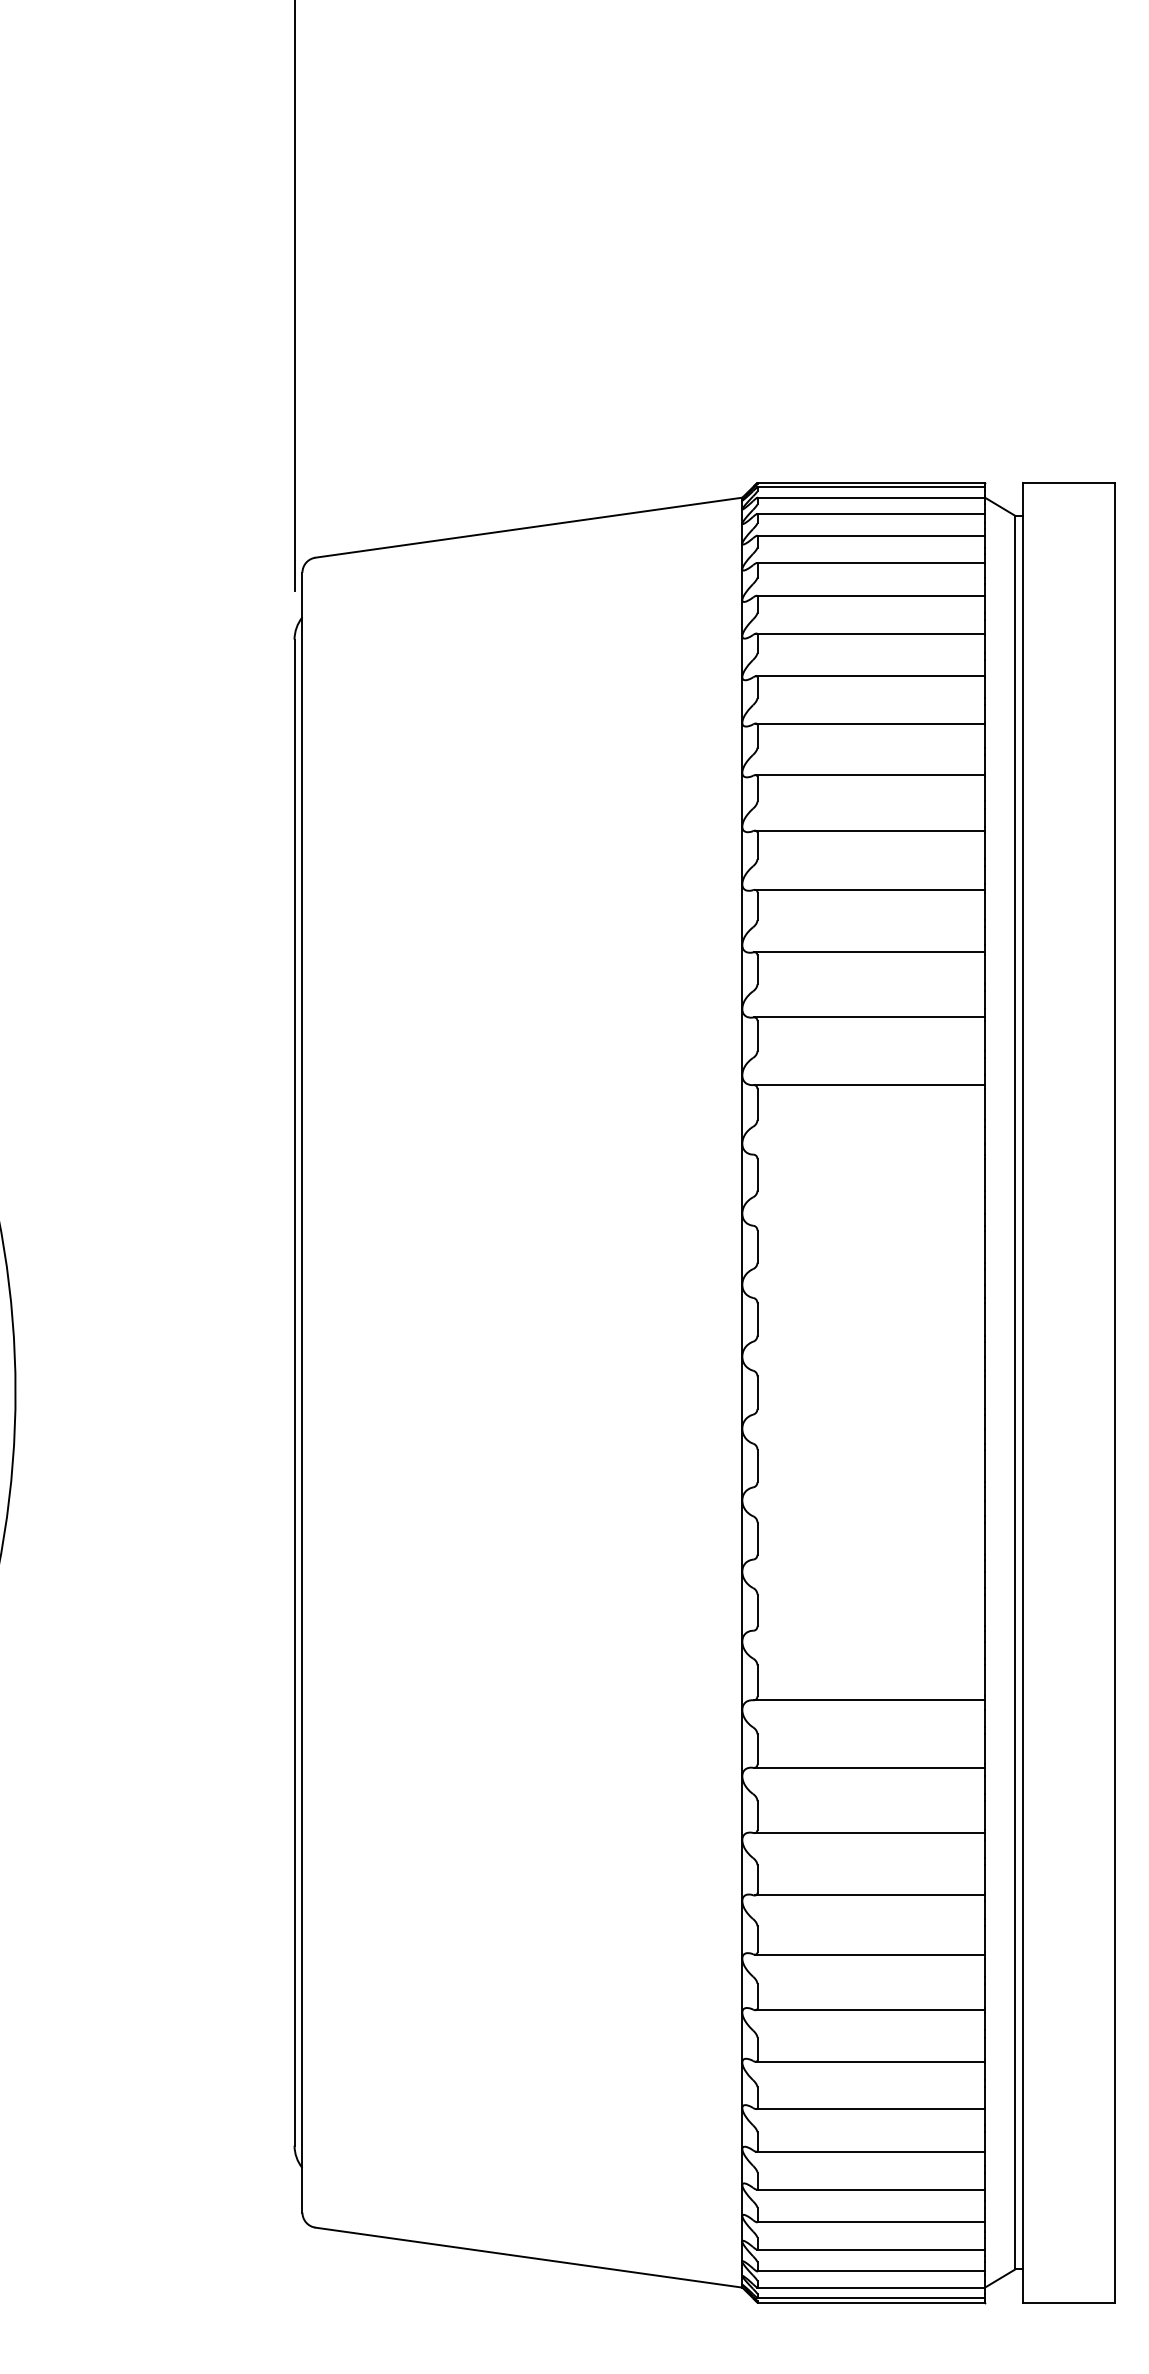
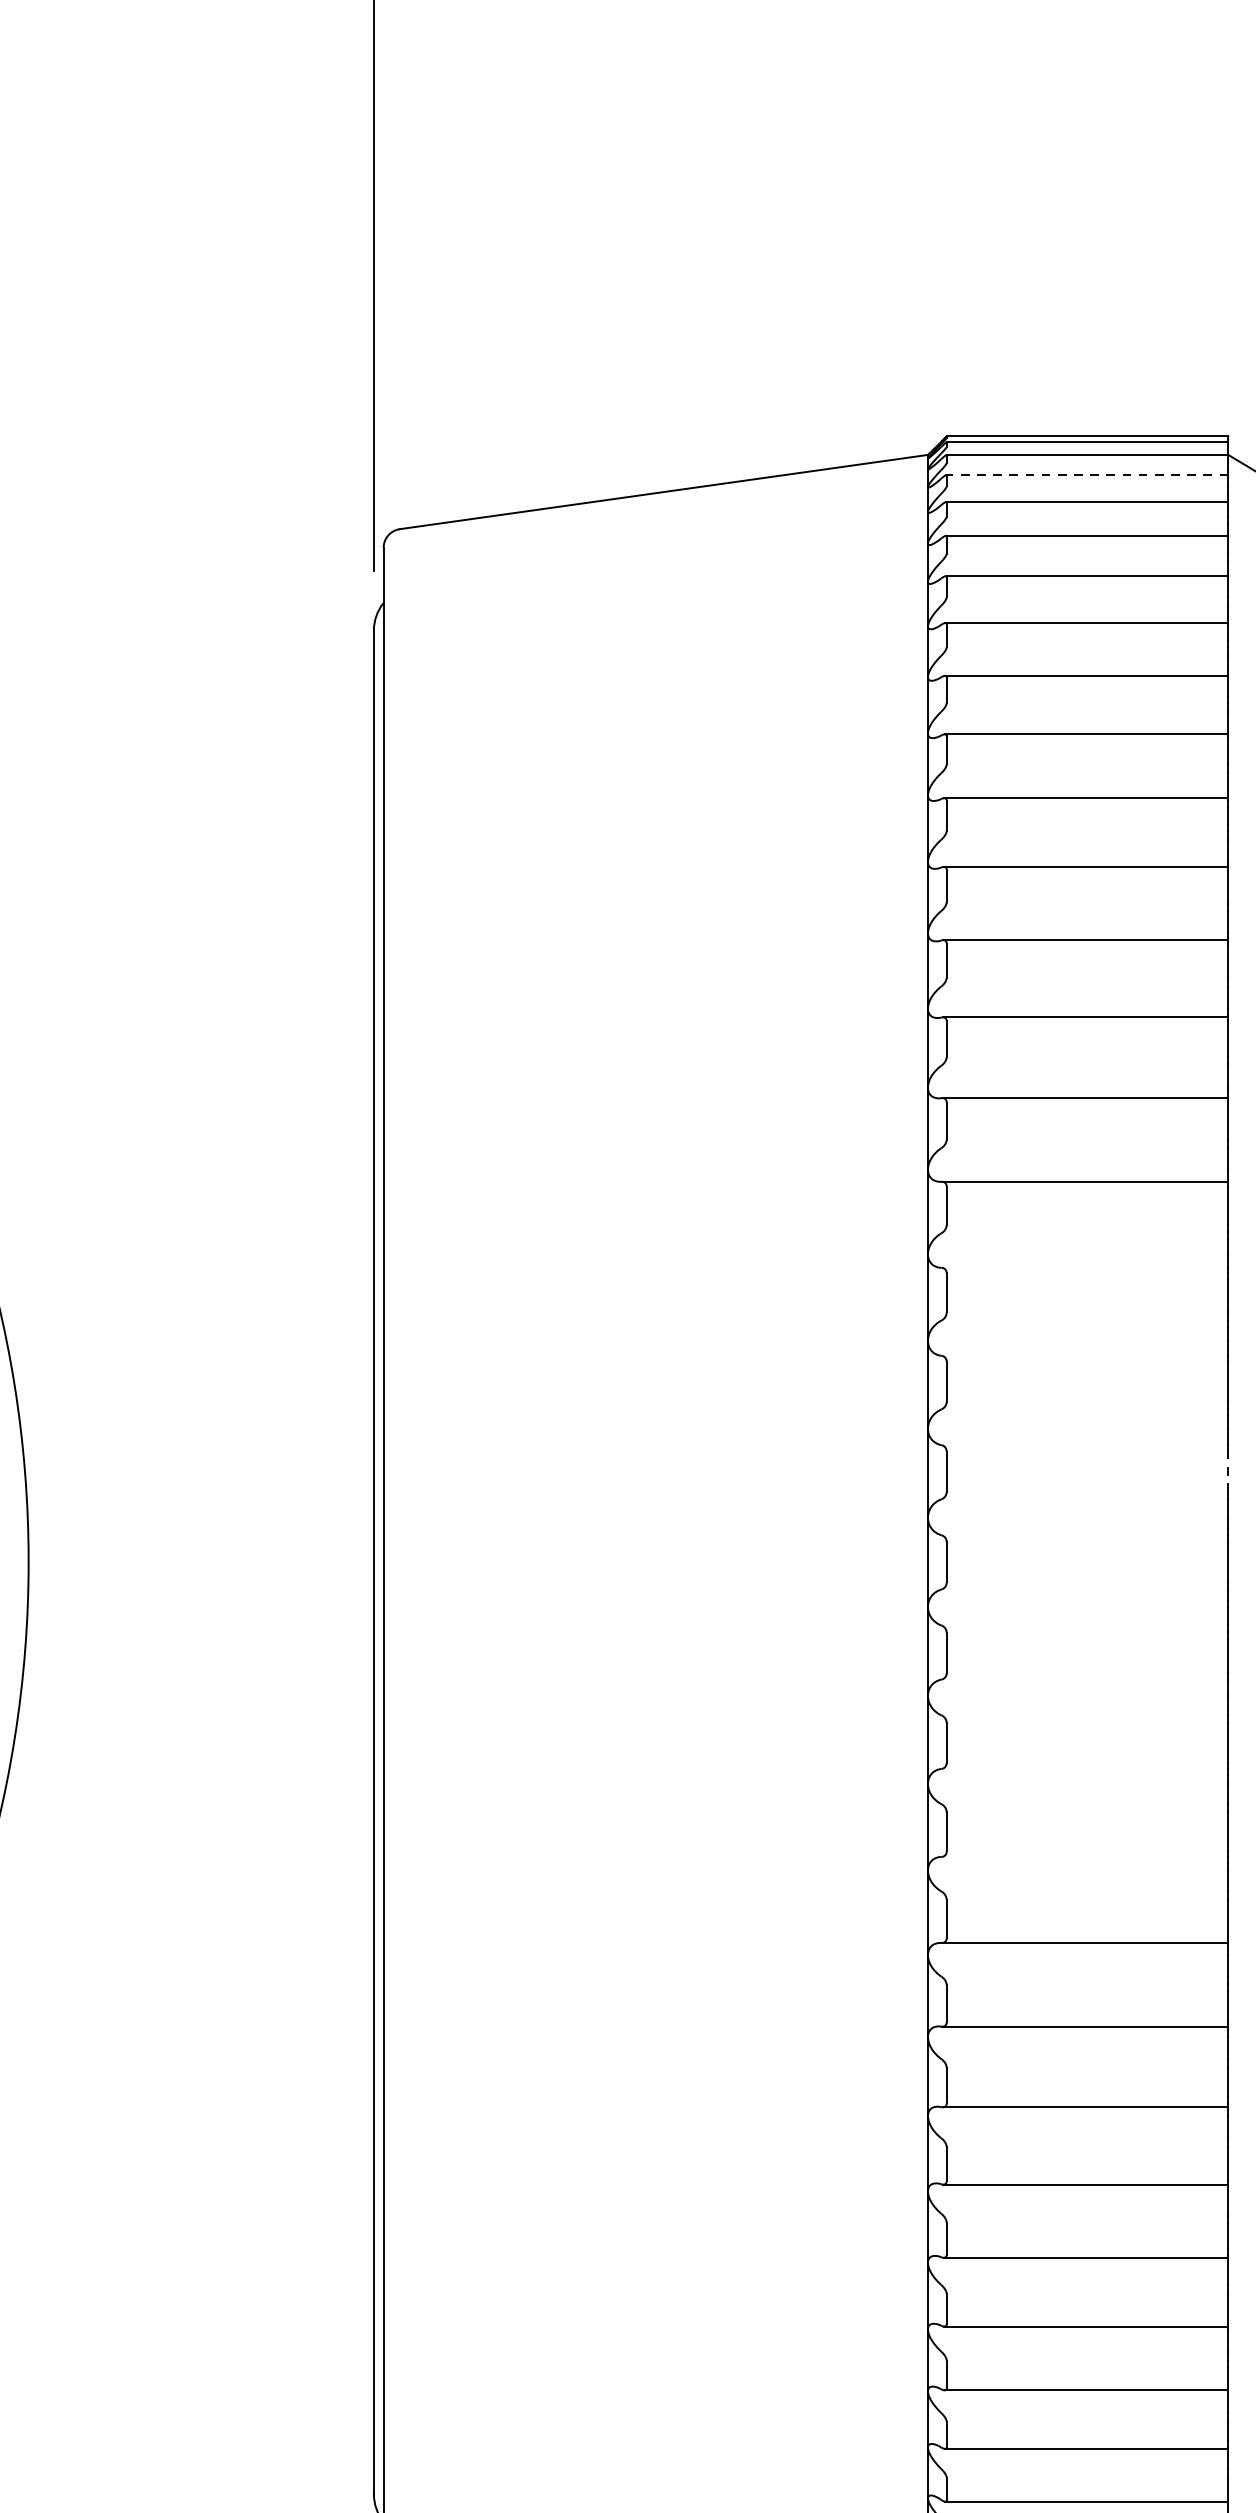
line: (871, 513) -> (1087, 474), solid -> dashed
line: (985, 1318) -> (1228, 1470), solid -> dashed

